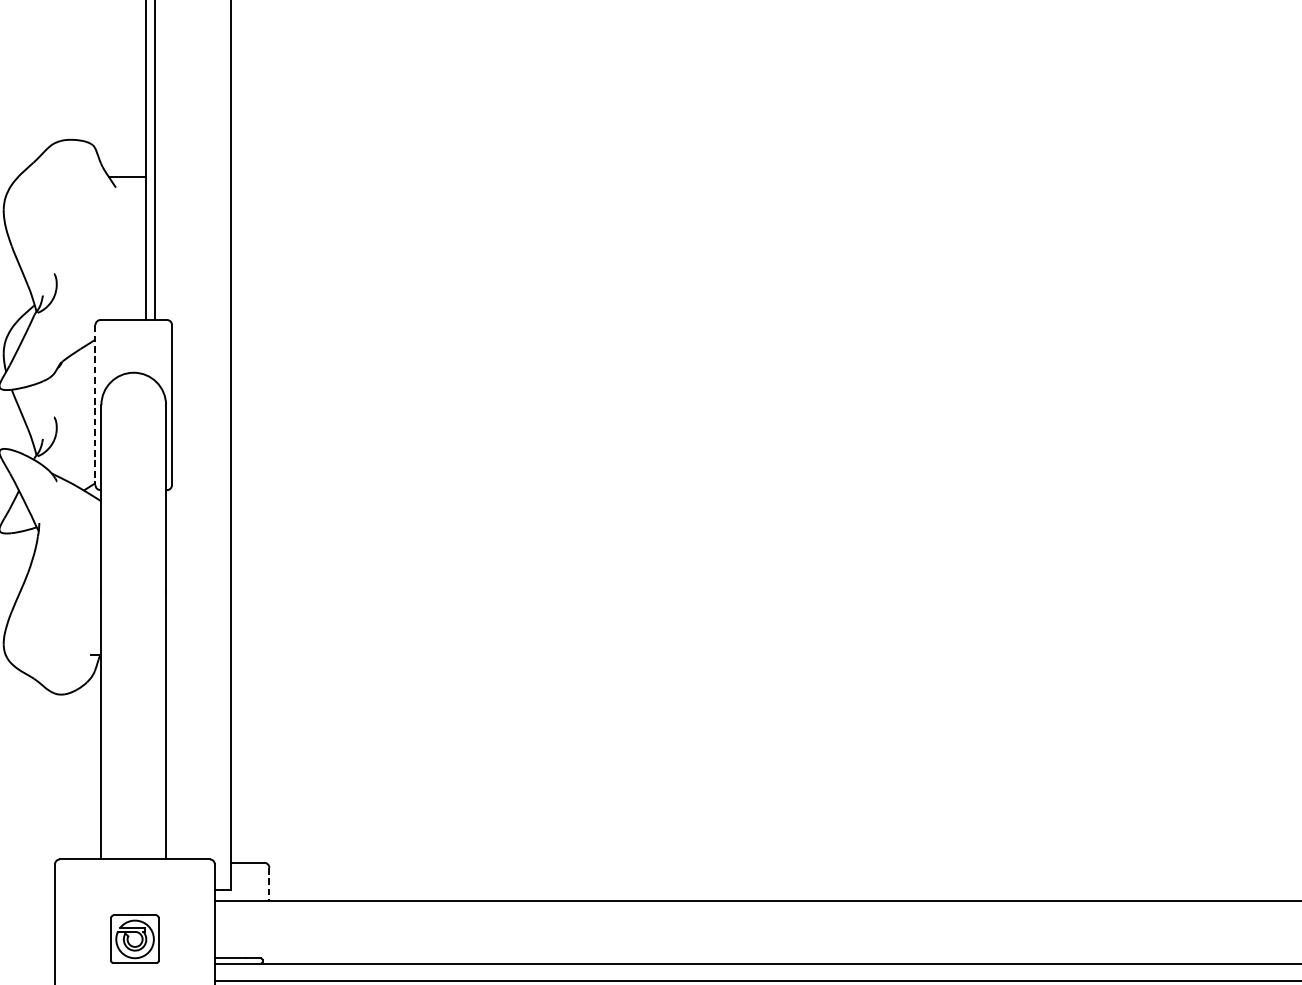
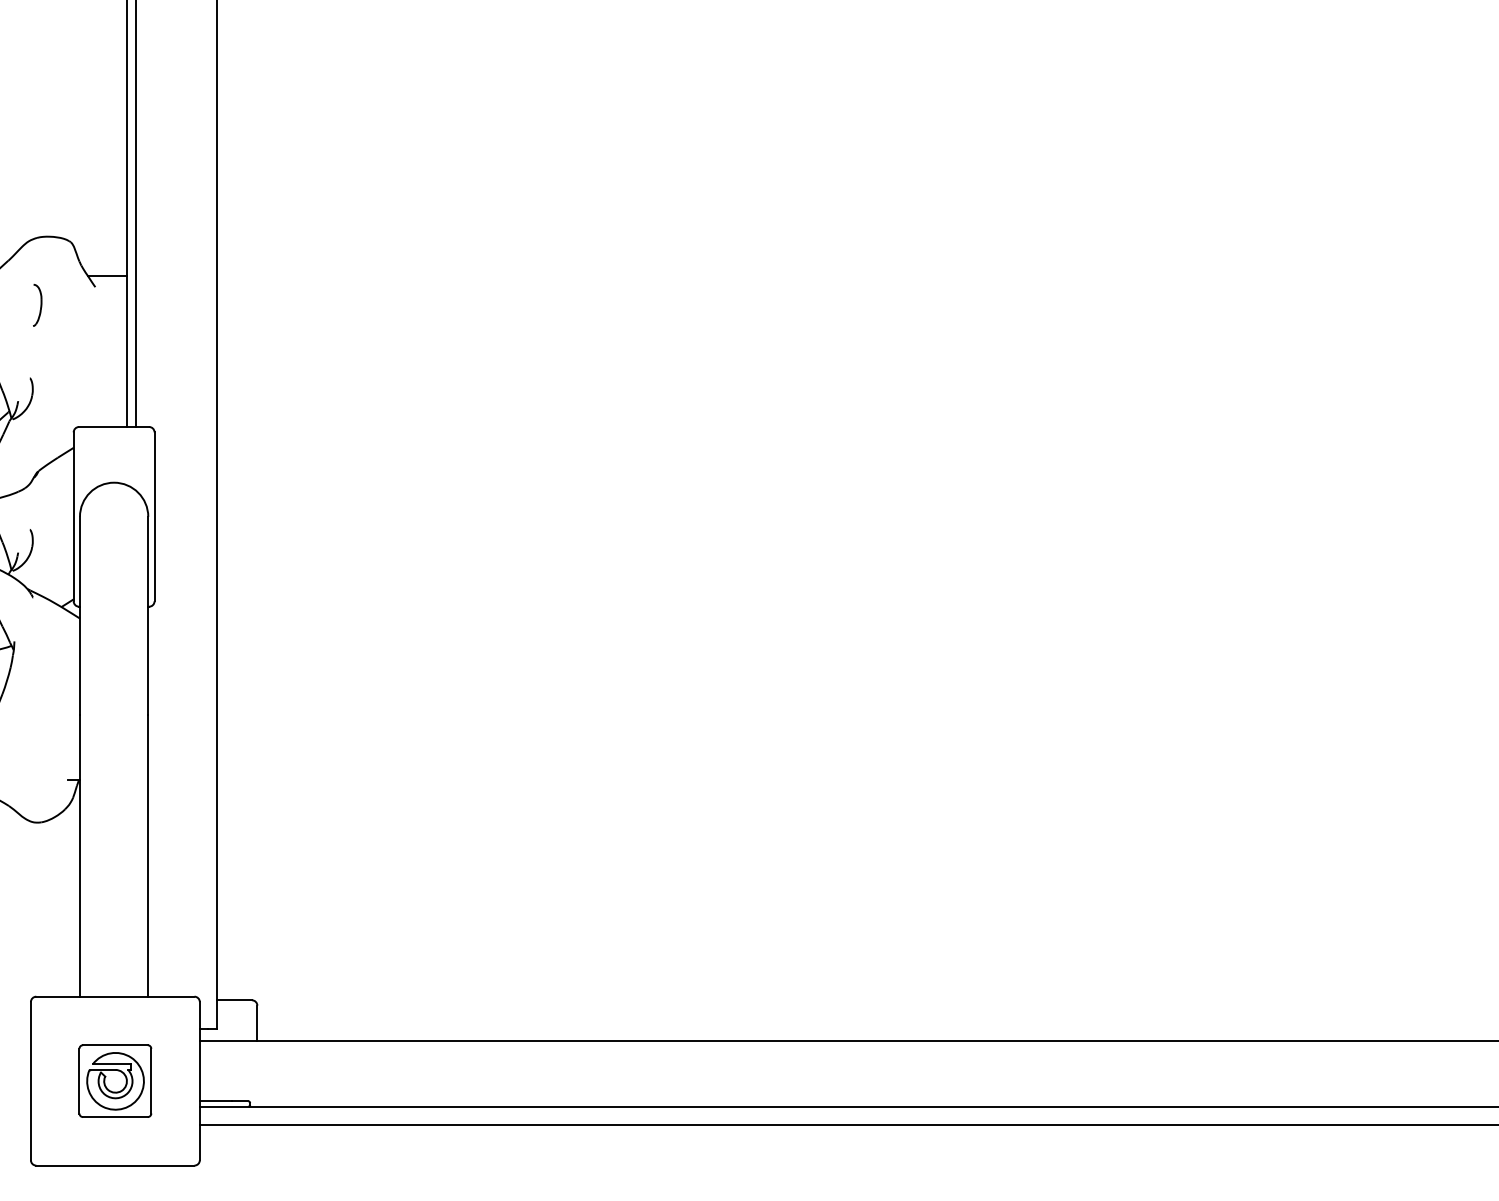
part: (61, 204) -> (37, 305), added
line: (95, 405) -> (73, 517), dashed -> solid
line: (269, 884) -> (257, 1023), dashed -> solid
part: (135, 938) -> (115, 1080), size x1.43

